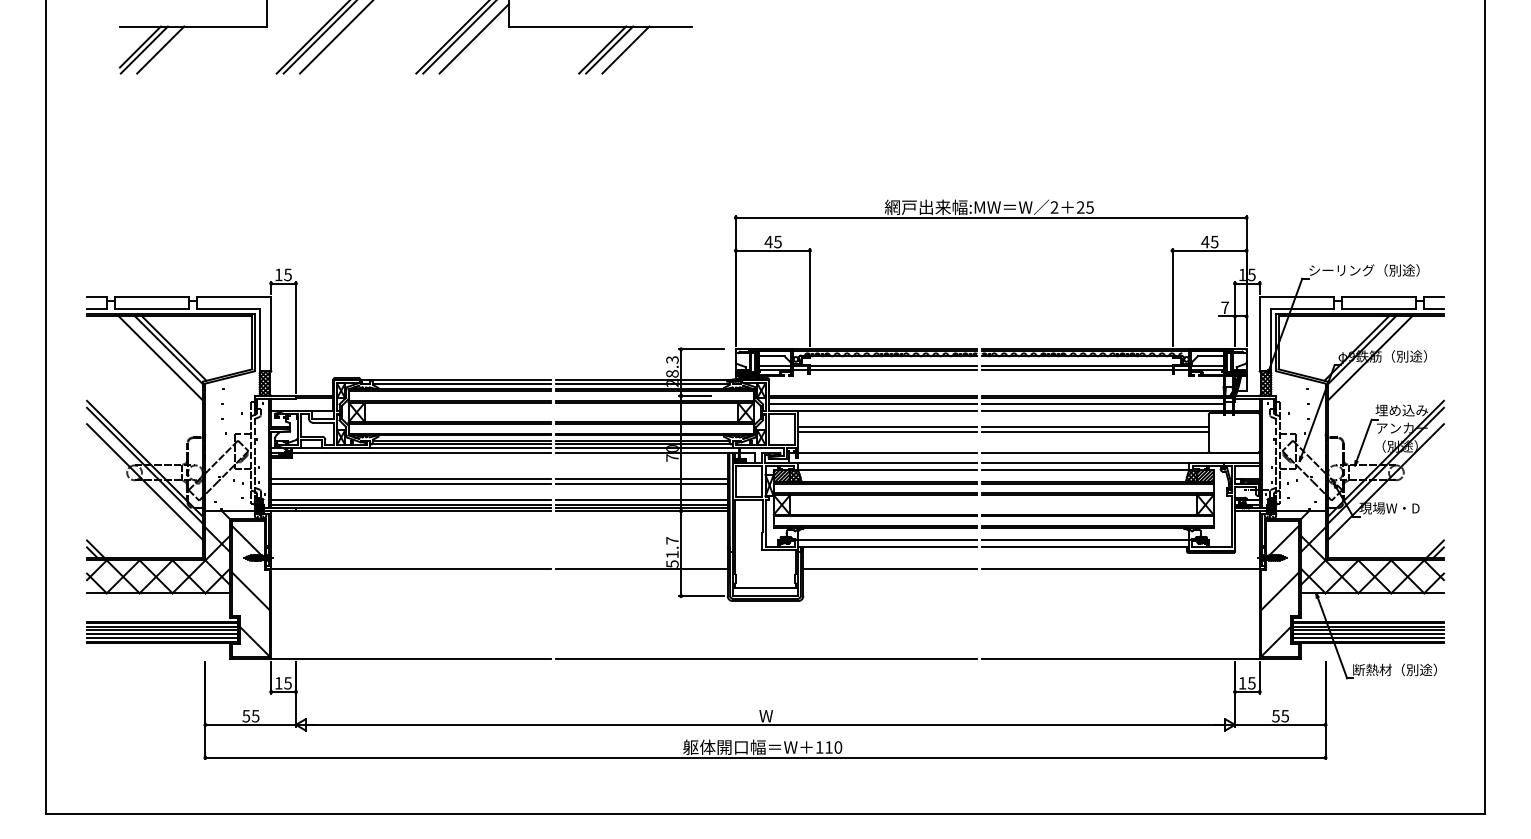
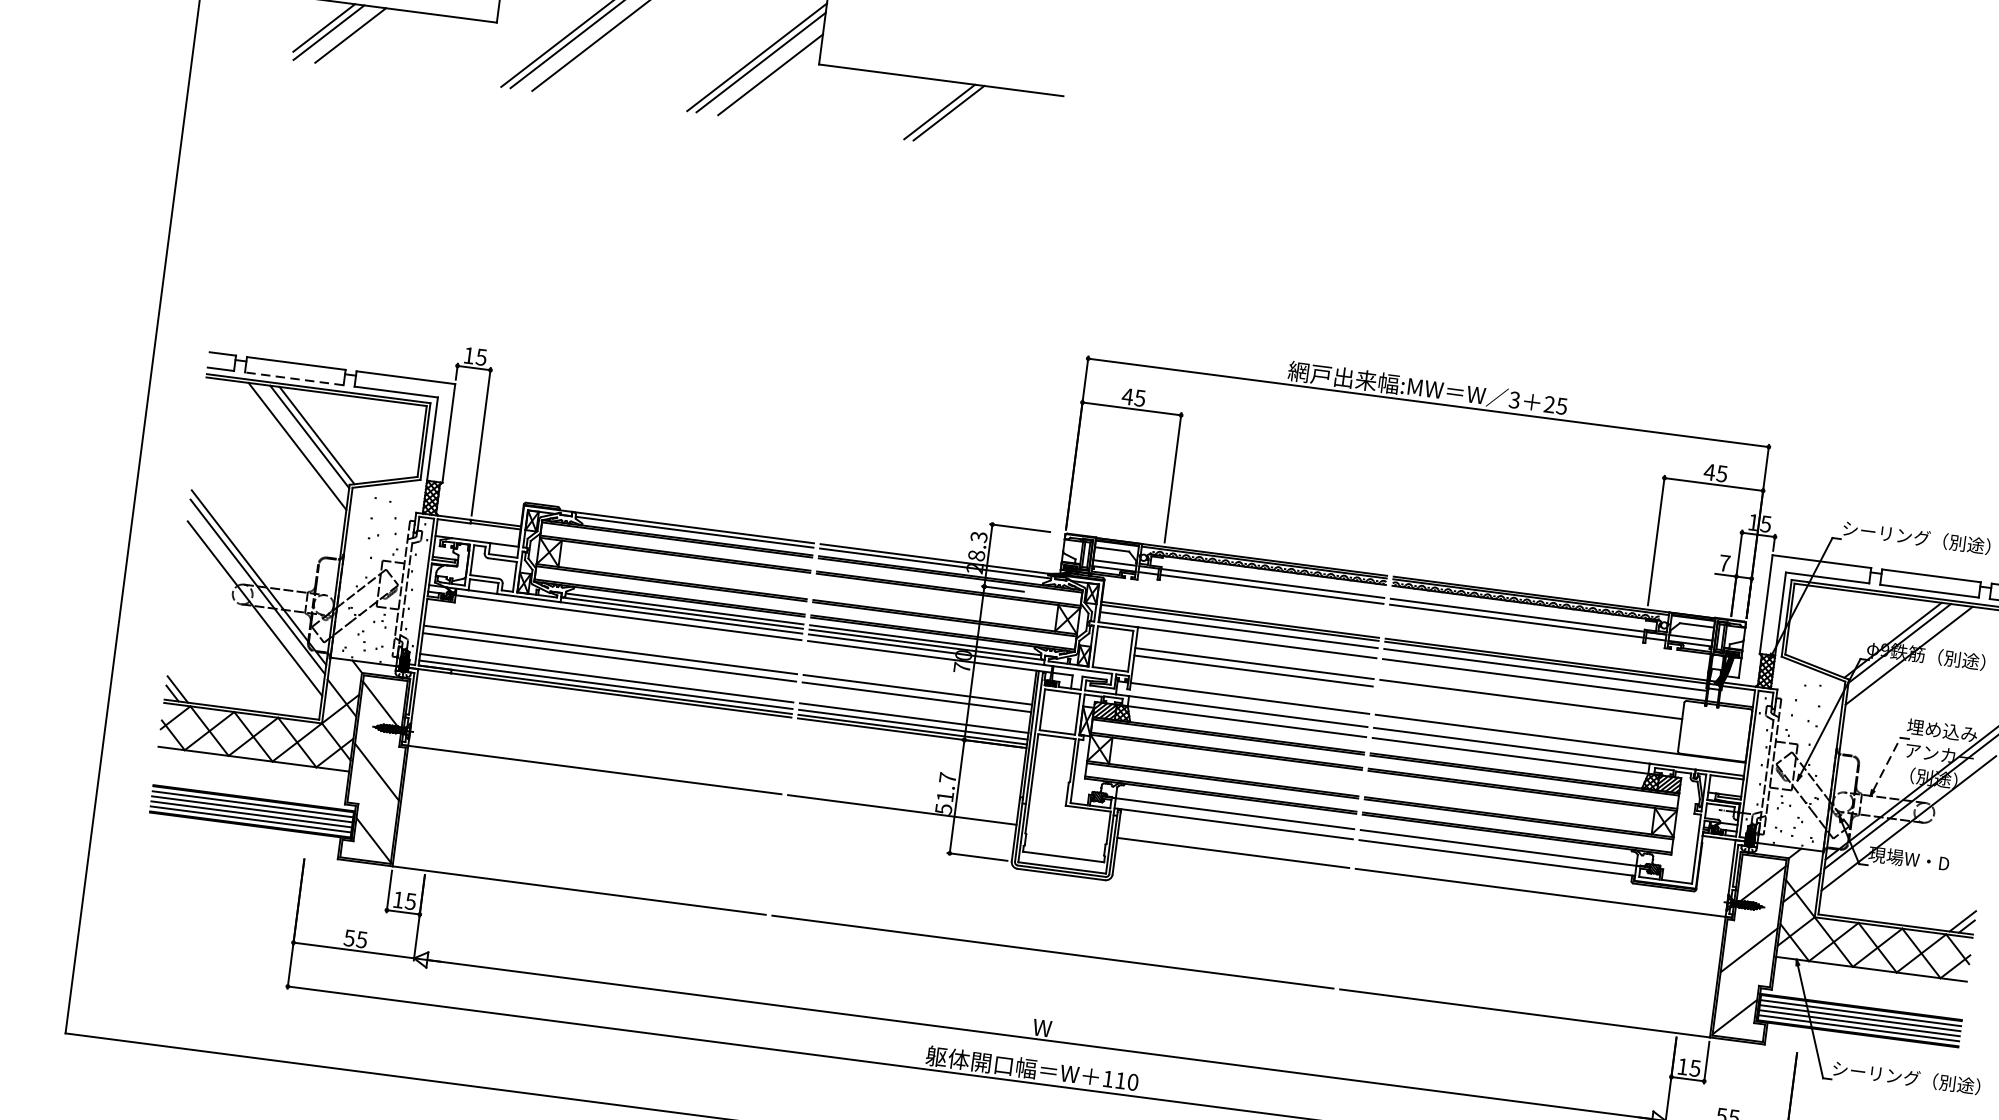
line: (625, 49) -> (970, 115), removed
text: (1054, 207) -> (1514, 400), 2 -> 3
line: (151, 308) -> (293, 378), solid -> dashed
line: (1095, 432) -> (1530, 707), removed
line: (1364, 440) -> (1887, 764), solid -> dashed
text: (1408, 669) -> (1906, 1077), 断熱材（別途） -> シーリング（別途）

